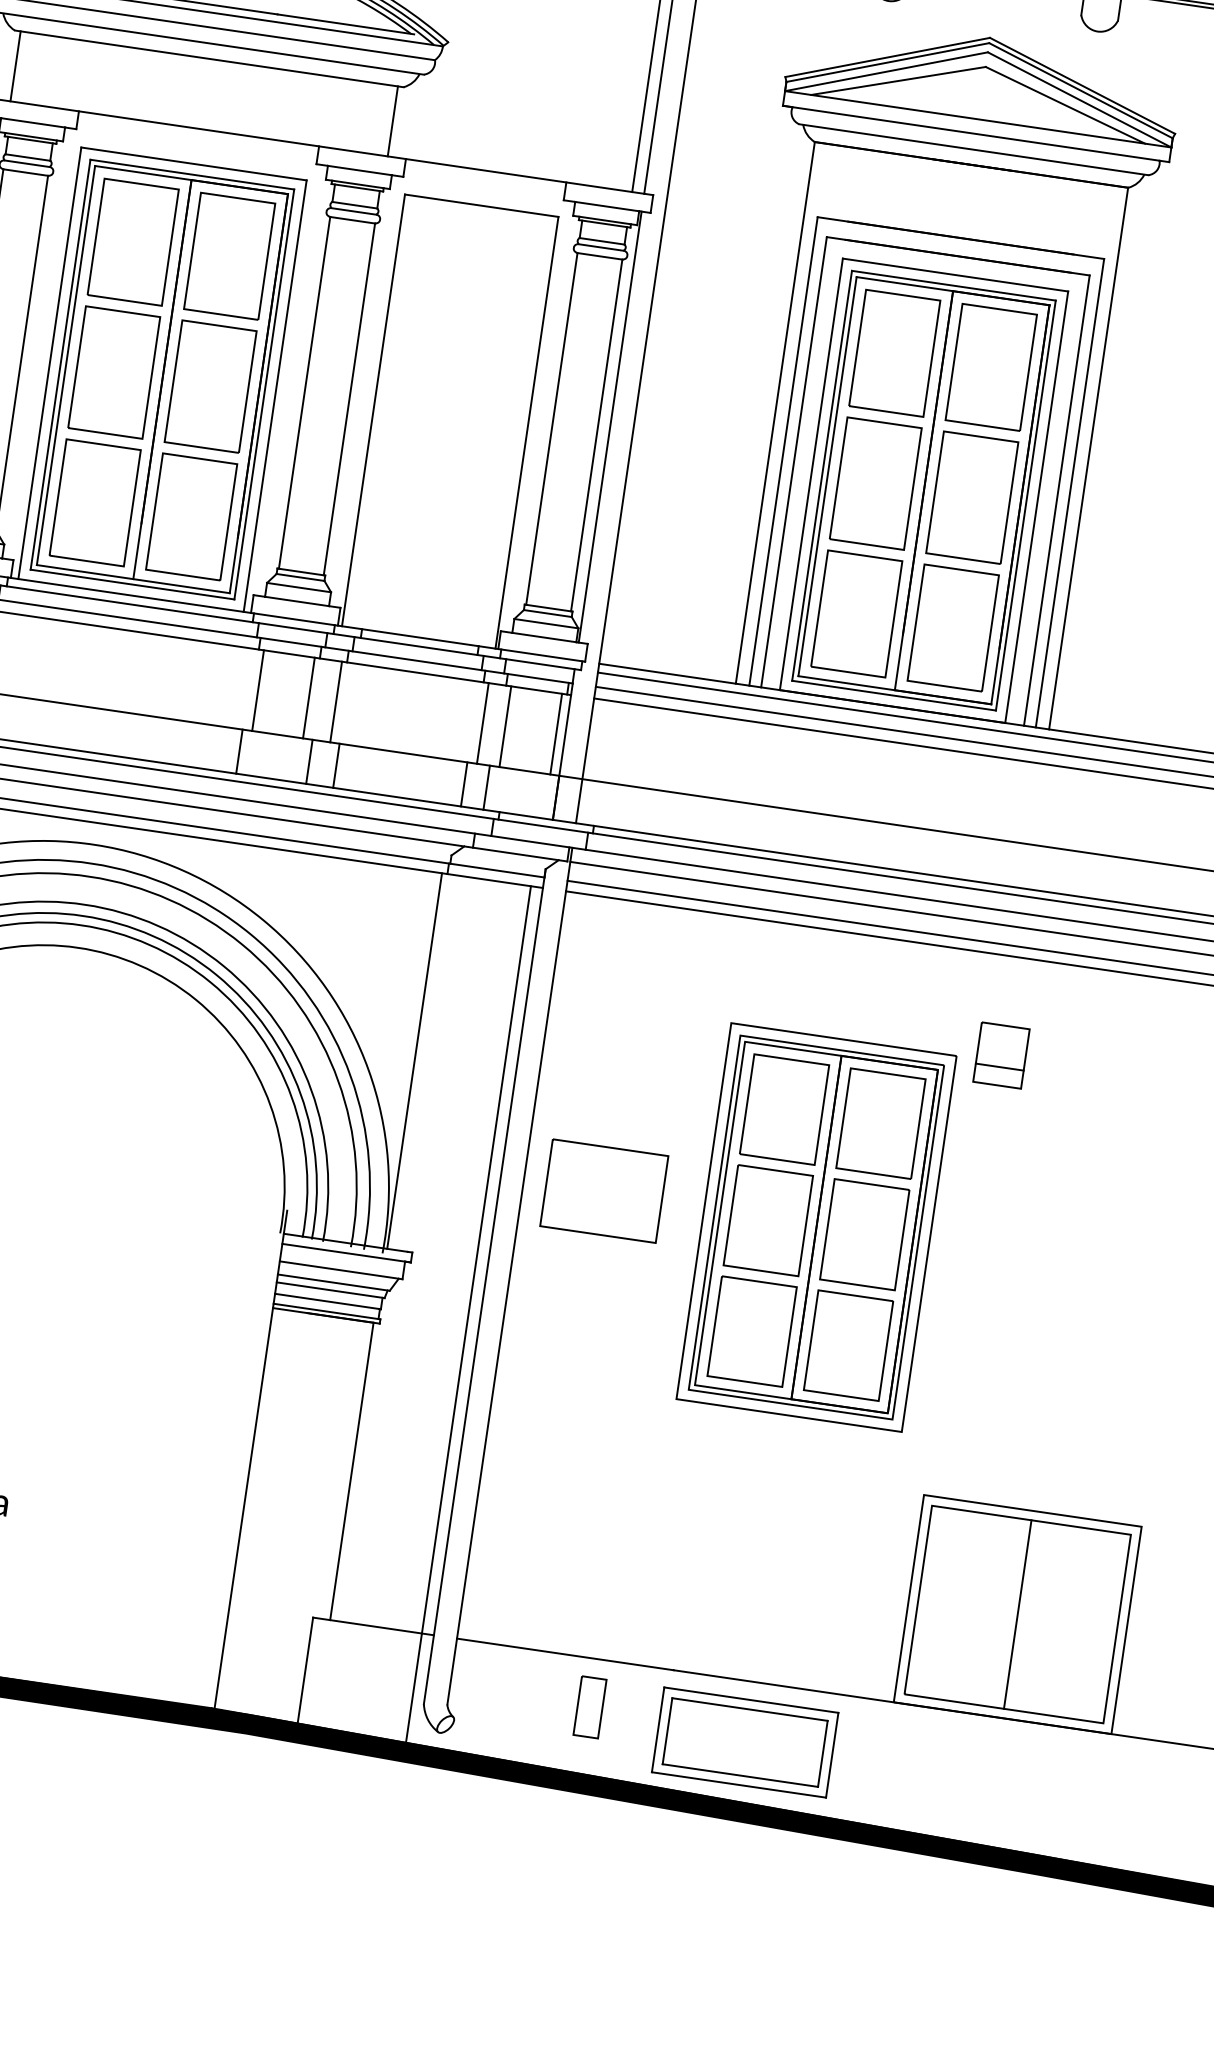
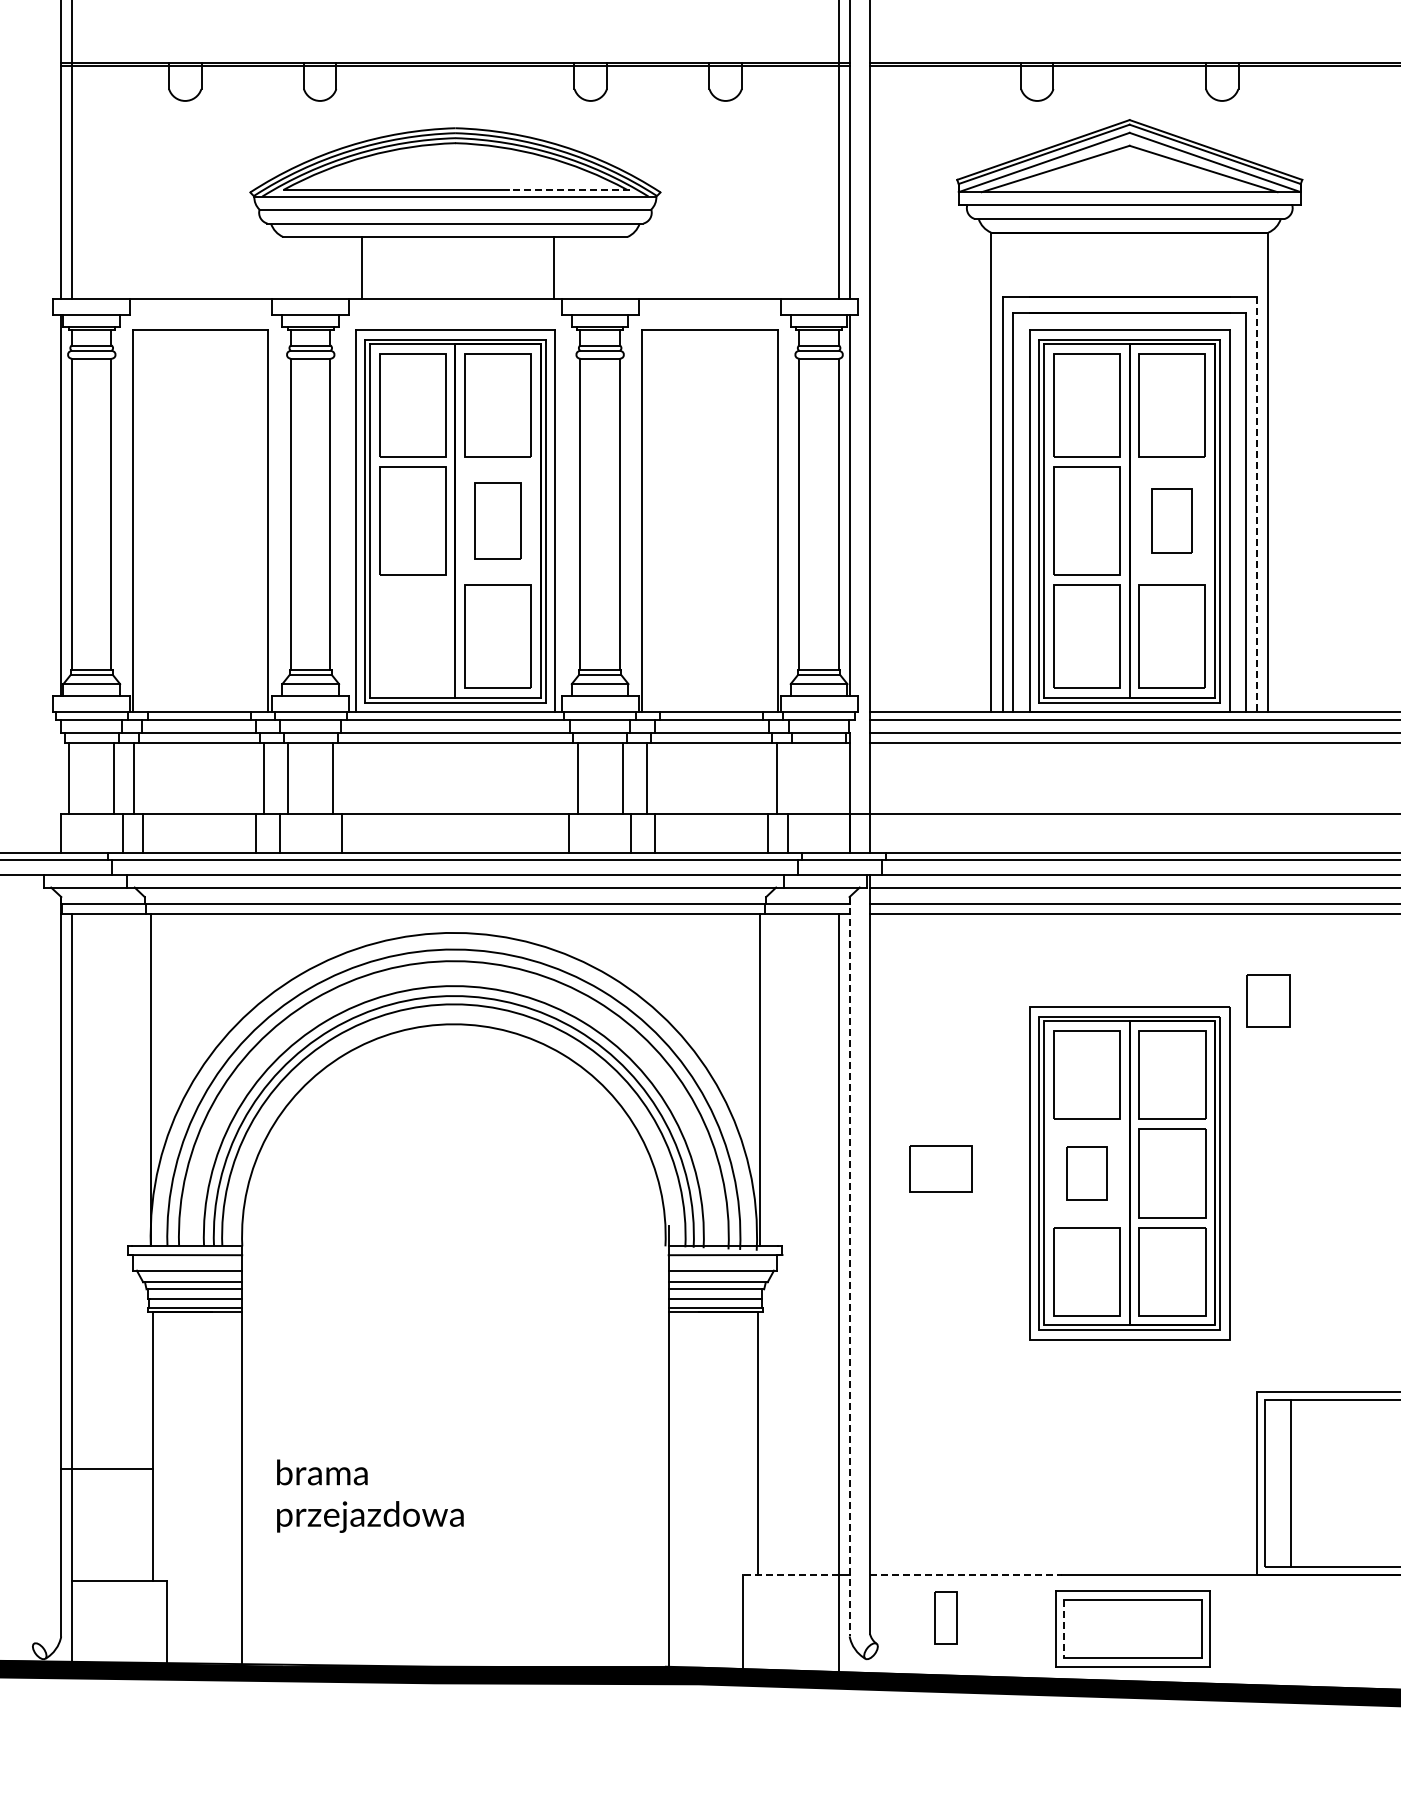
line: (345, 24) -> (569, 189), solid -> dashed
line: (15, 65) -> (362, 267), moved
line: (392, 120) -> (554, 267), moved
part: (210, 385) -> (497, 520), size x0.7
line: (1069, 494) -> (1256, 505), solid -> dashed
part: (971, 497) -> (1171, 520), size x0.6
part: (95, 502) -> (412, 636), removed
line: (505, 726) -> (796, 778), removed
line: (556, 734) -> (841, 778), removed
line: (999, 1067) -> (1268, 1011), removed
part: (603, 1190) -> (940, 1168), size x0.6
part: (767, 1220) -> (1086, 1173), size x0.6
line: (484, 1286) -> (849, 1266), solid -> dashed
line: (1018, 1614) -> (1291, 1483), moved
line: (367, 1625) -> (790, 1575), solid -> dashed
line: (564, 1654) -> (965, 1575), solid -> dashed
part: (589, 1706) -> (945, 1617), moved
line: (667, 1731) -> (1064, 1629), solid -> dashed

